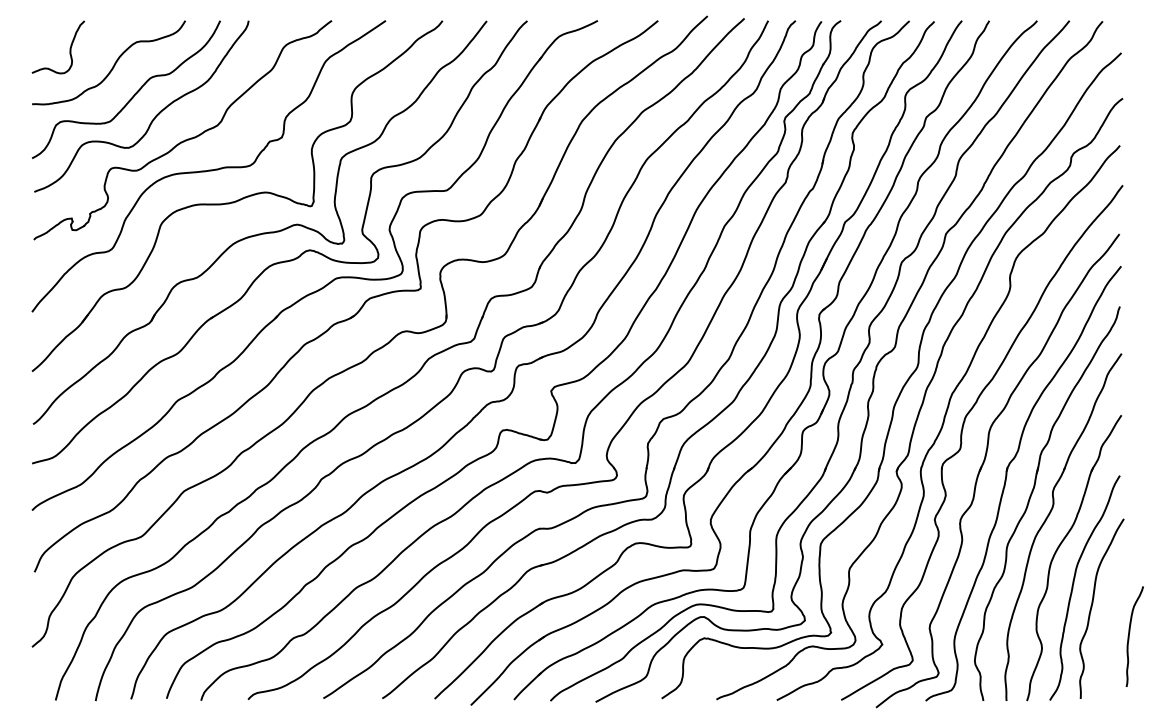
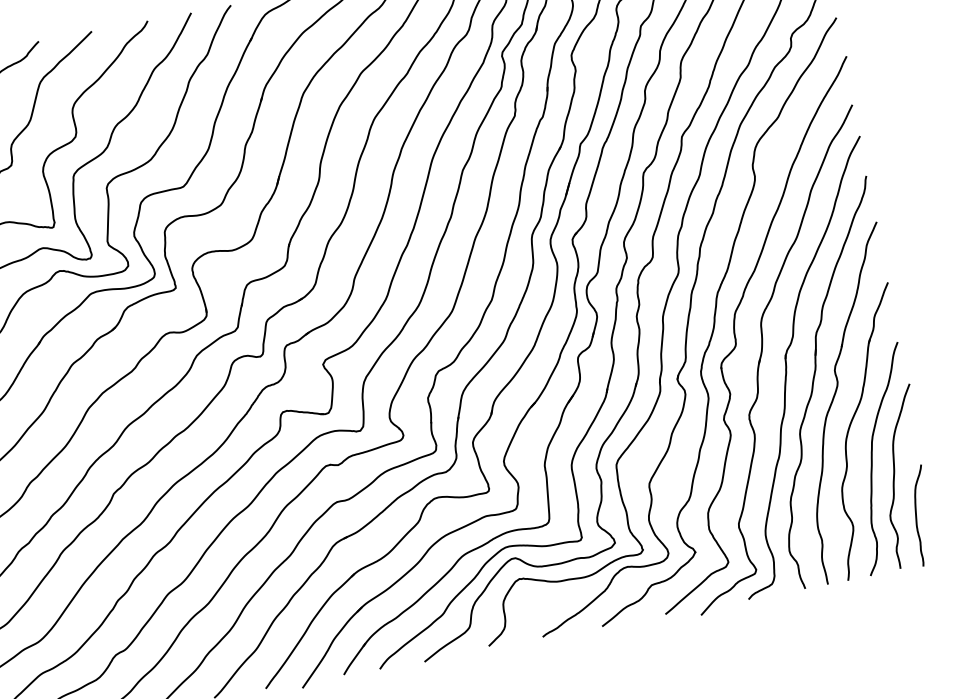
curve: (1129, 636) -> (916, 516), moved

